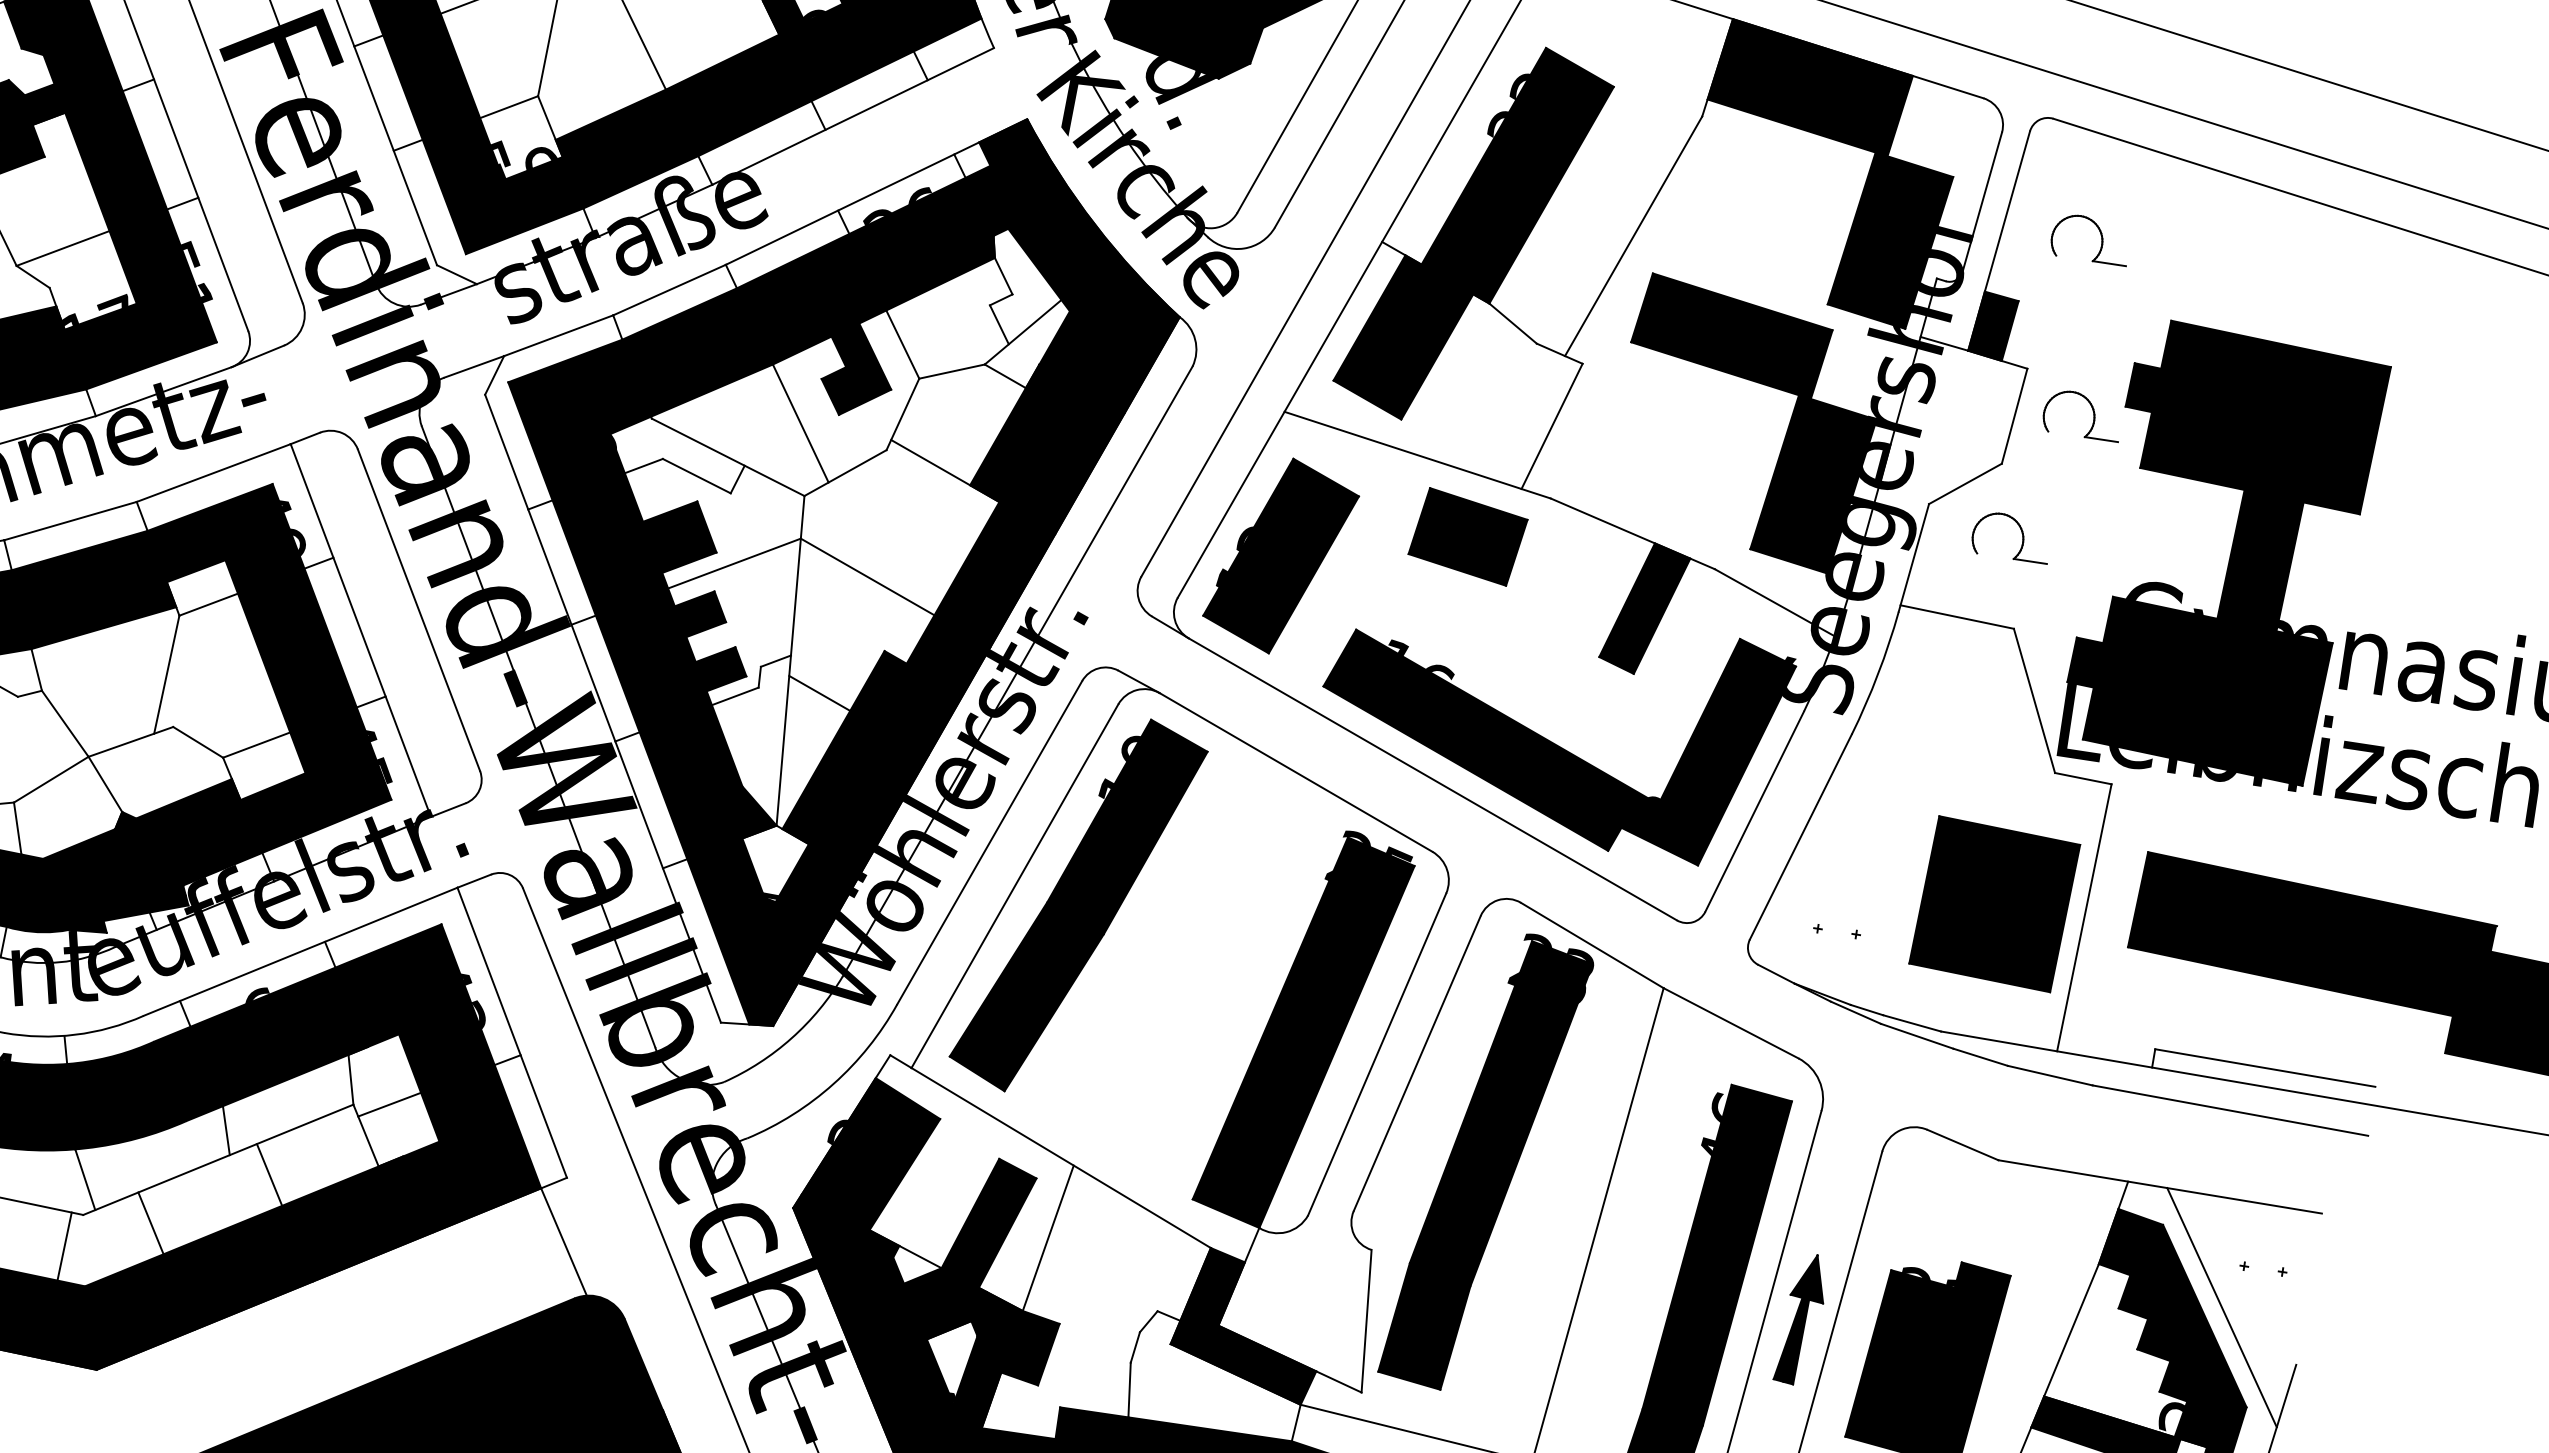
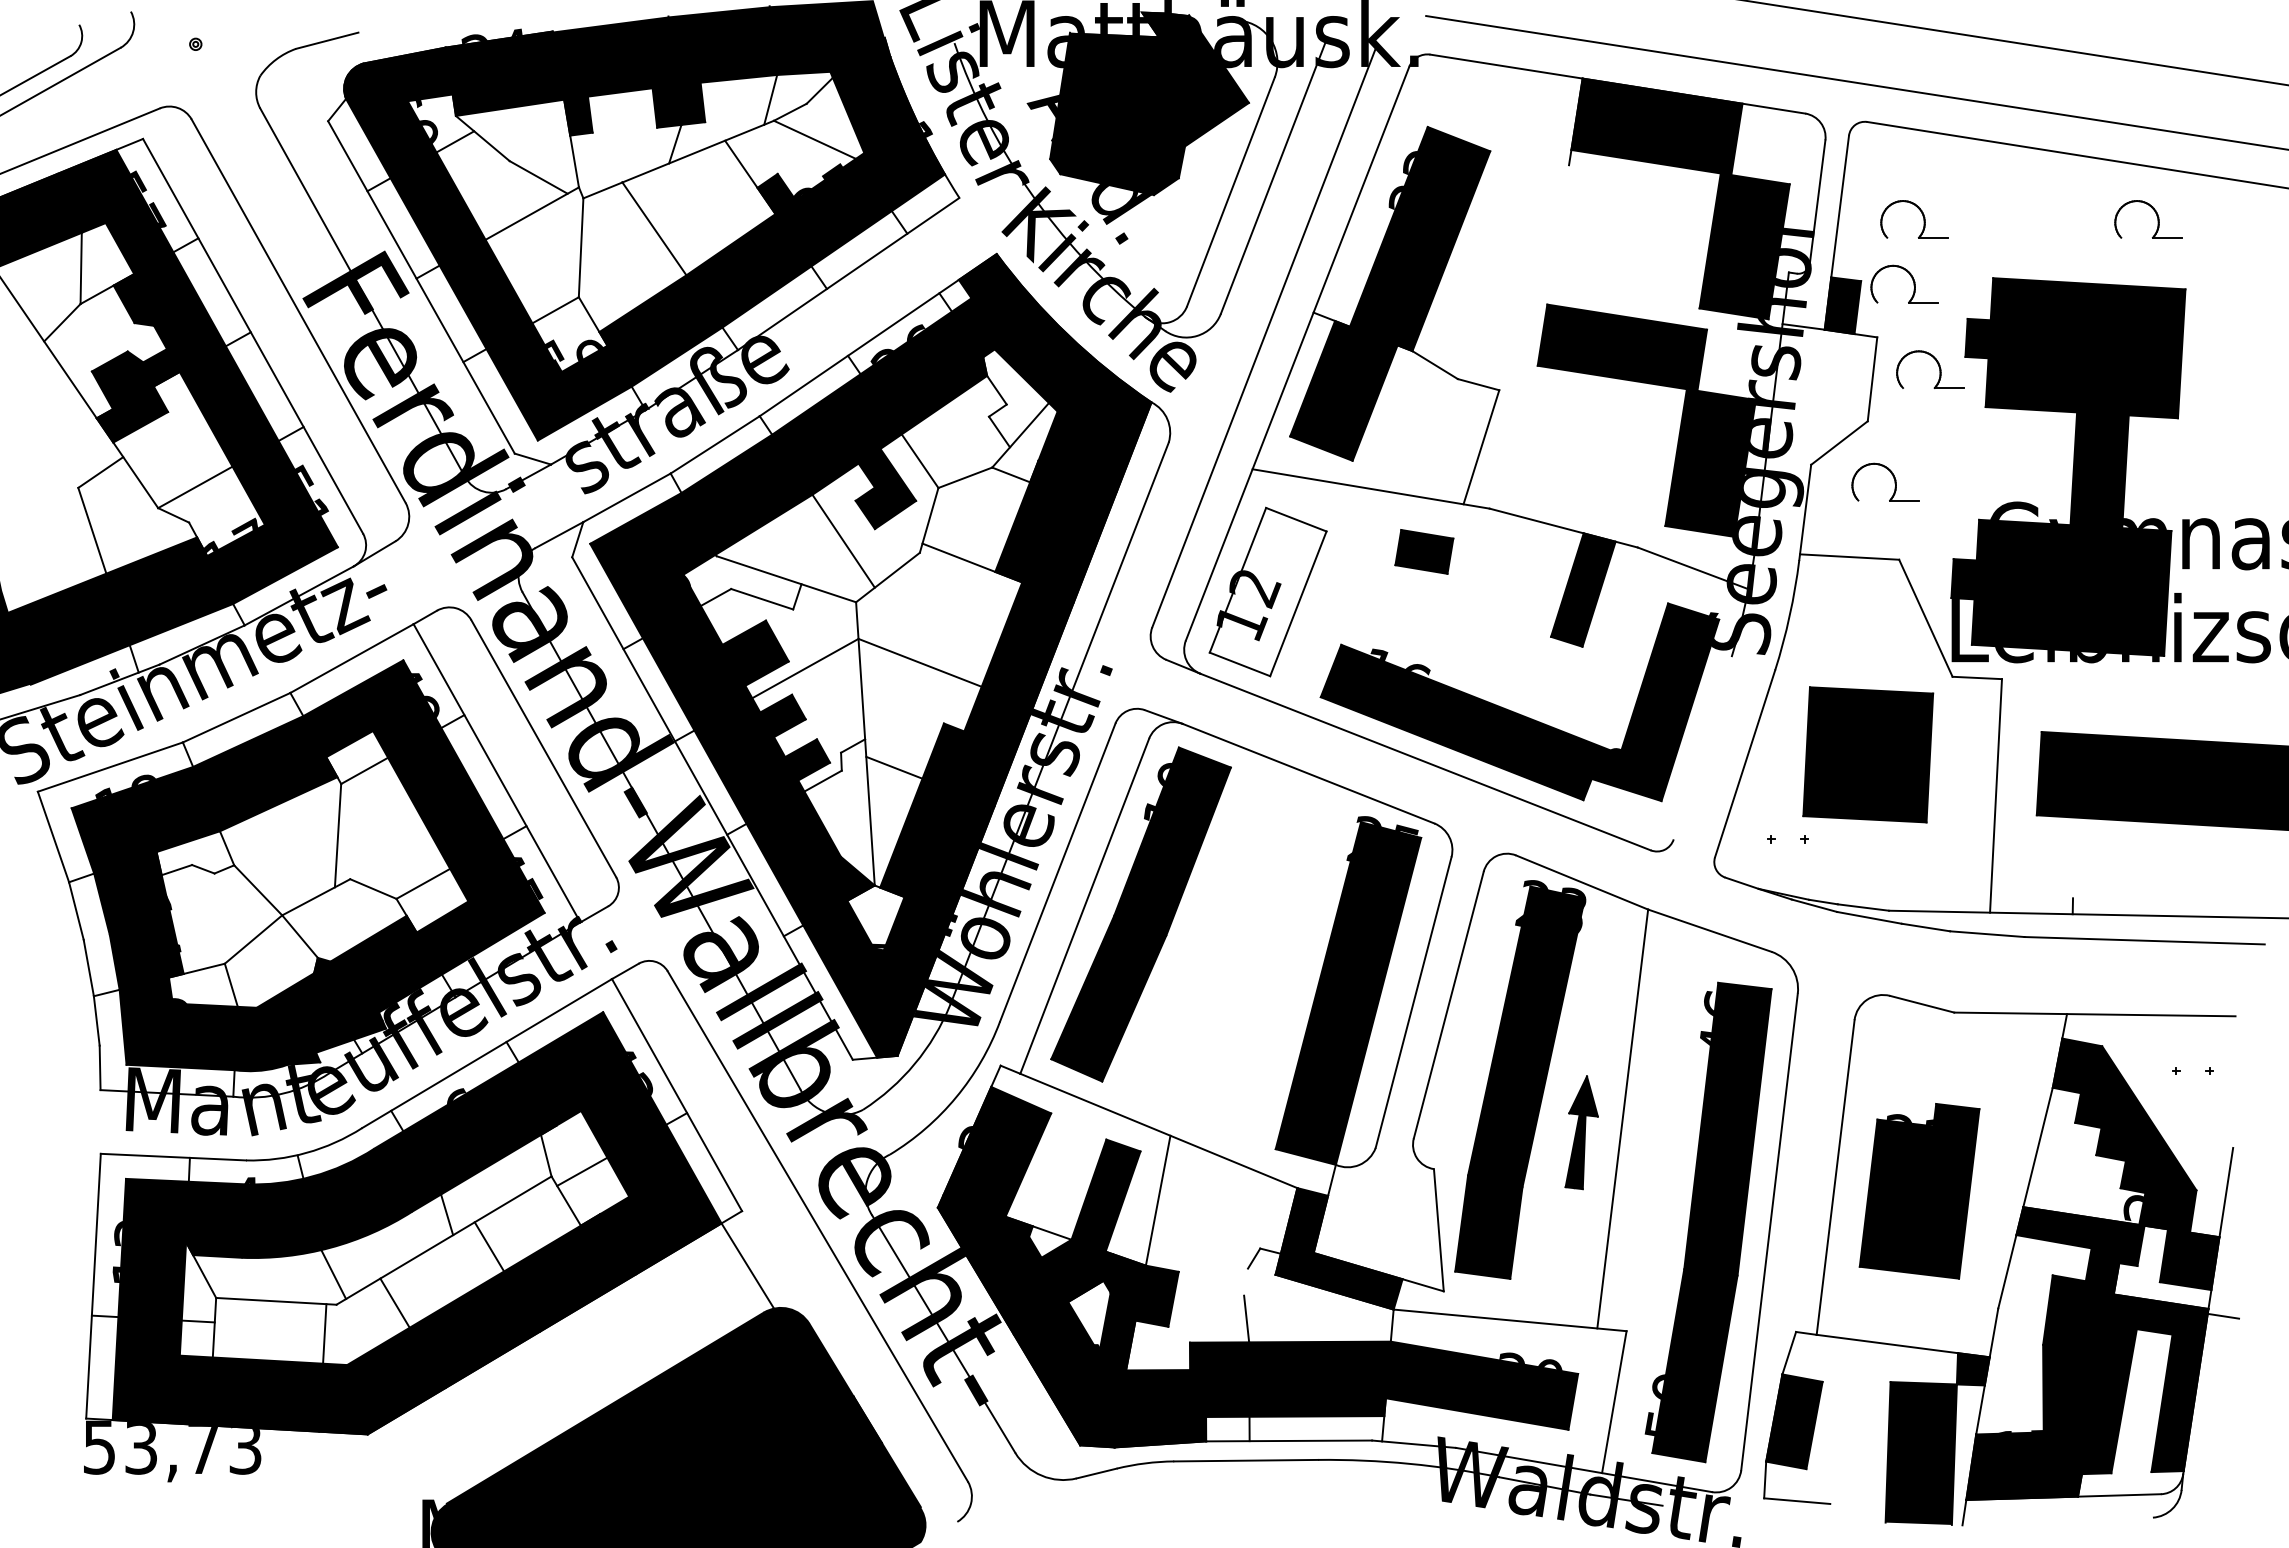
line: (1633, 236) -> (1526, 275), removed
part: (2370, 278) -> (2156, 216), added
part: (2077, 309) -> (1912, 280), added
part: (1468, 536) -> (1424, 551), size x0.6
fill: (1280, 555) -> (1267, 591), removed
line: (1754, 812) -> (1702, 748), removed
part: (1995, 903) -> (1868, 754), moved
line: (2265, 1067) -> (2168, 899), removed
line: (2221, 1307) -> (2162, 1108), removed
part: (1801, 1318) -> (1581, 1132), moved
line: (1135, 1346) -> (1246, 1281), removed

